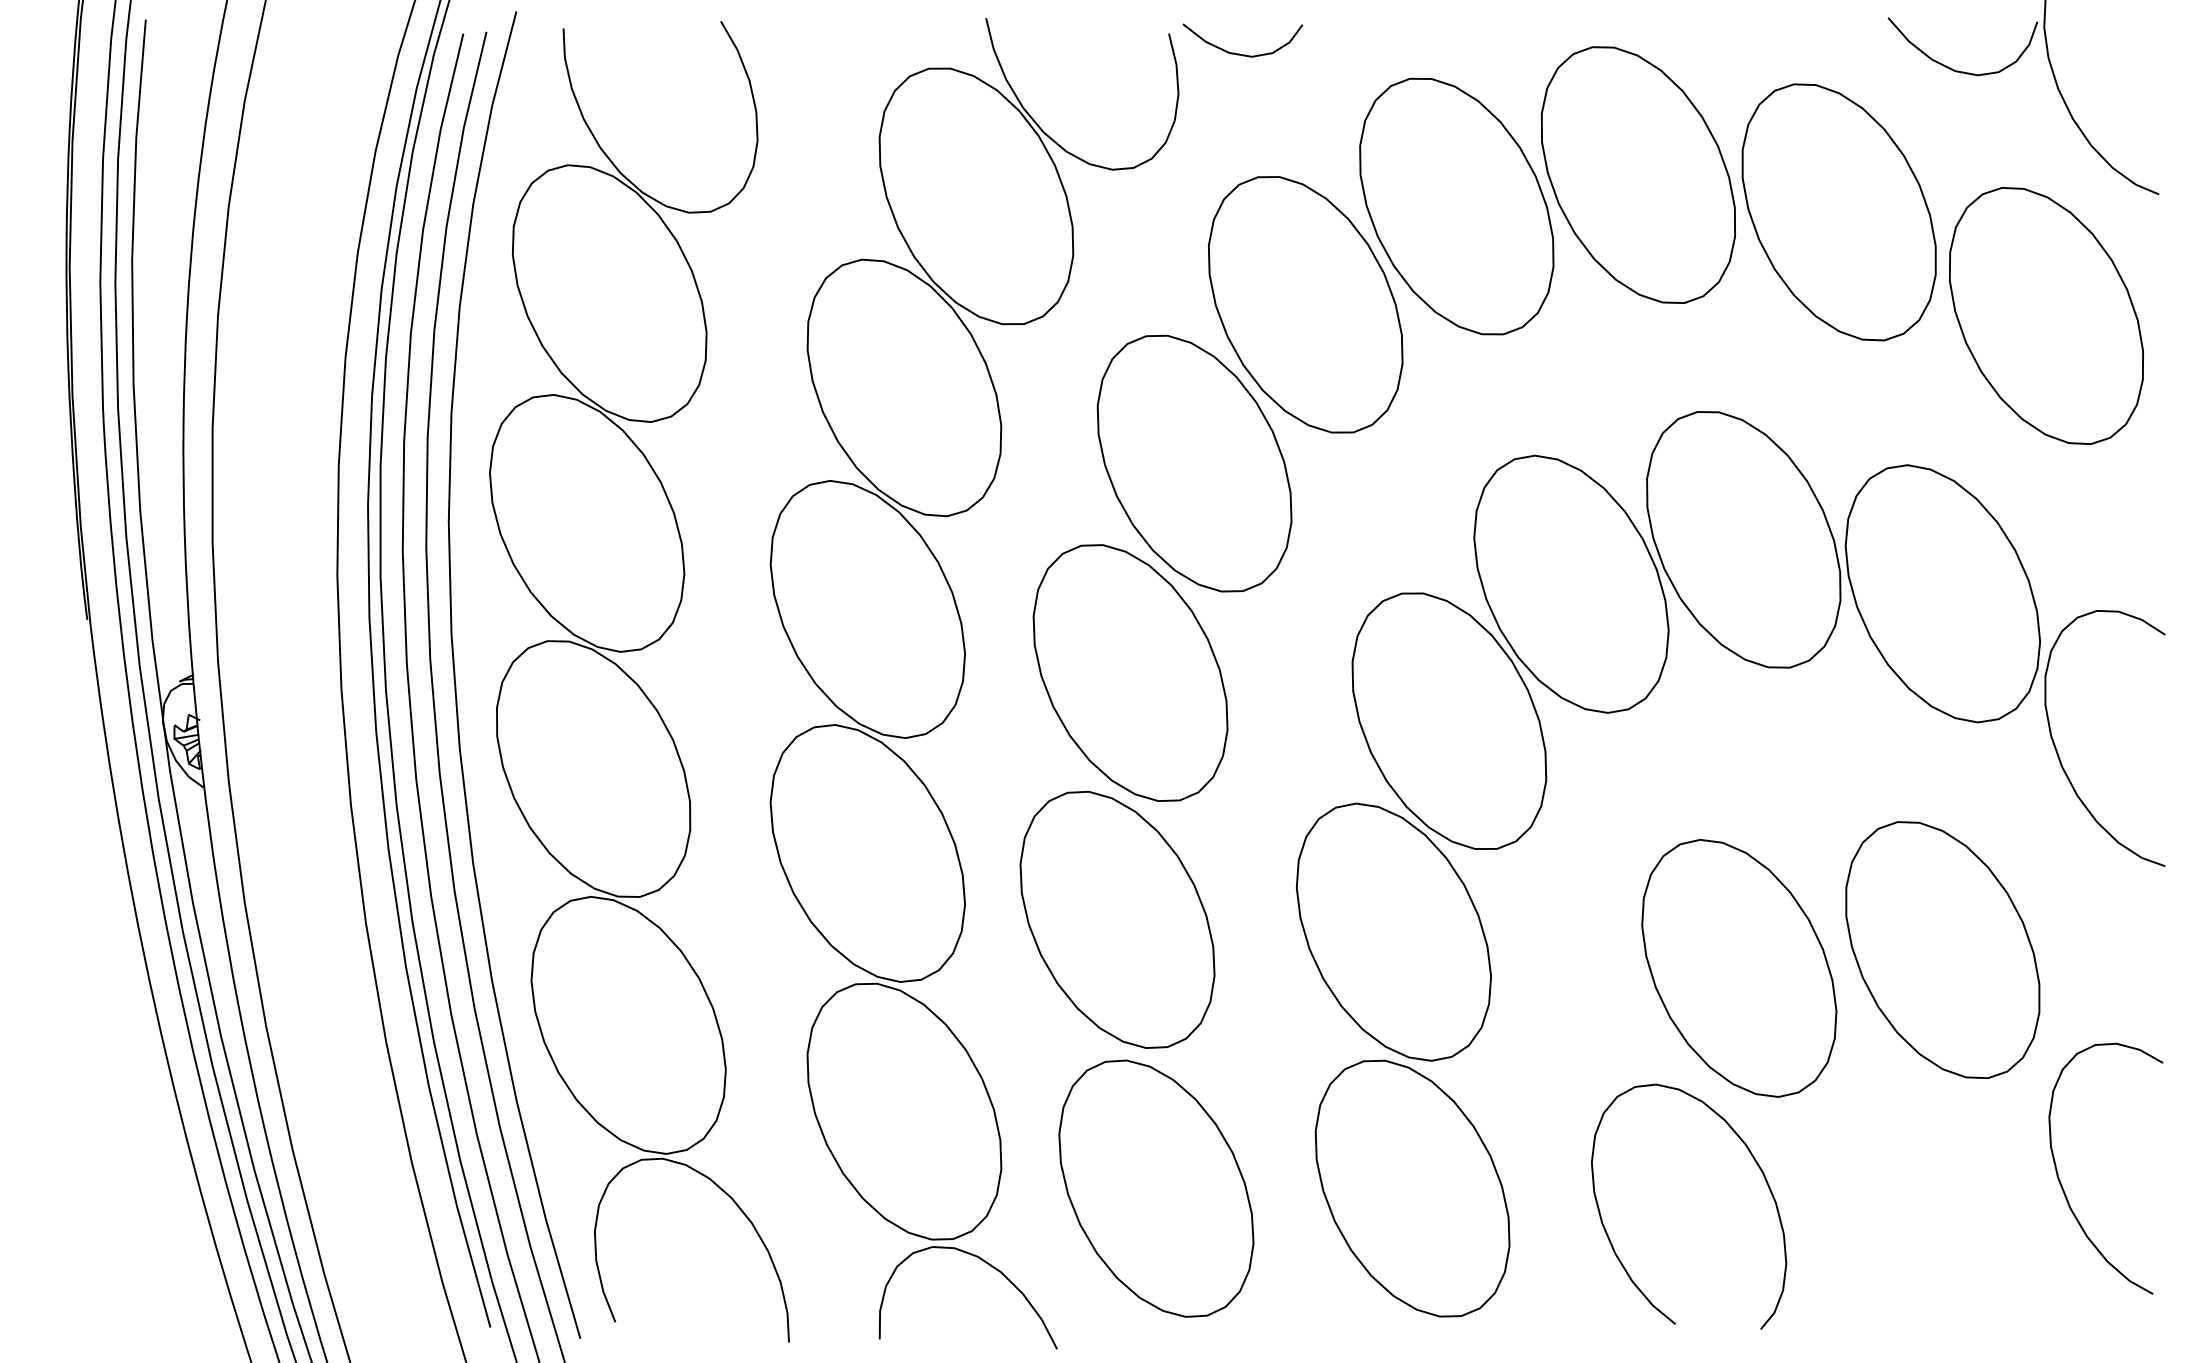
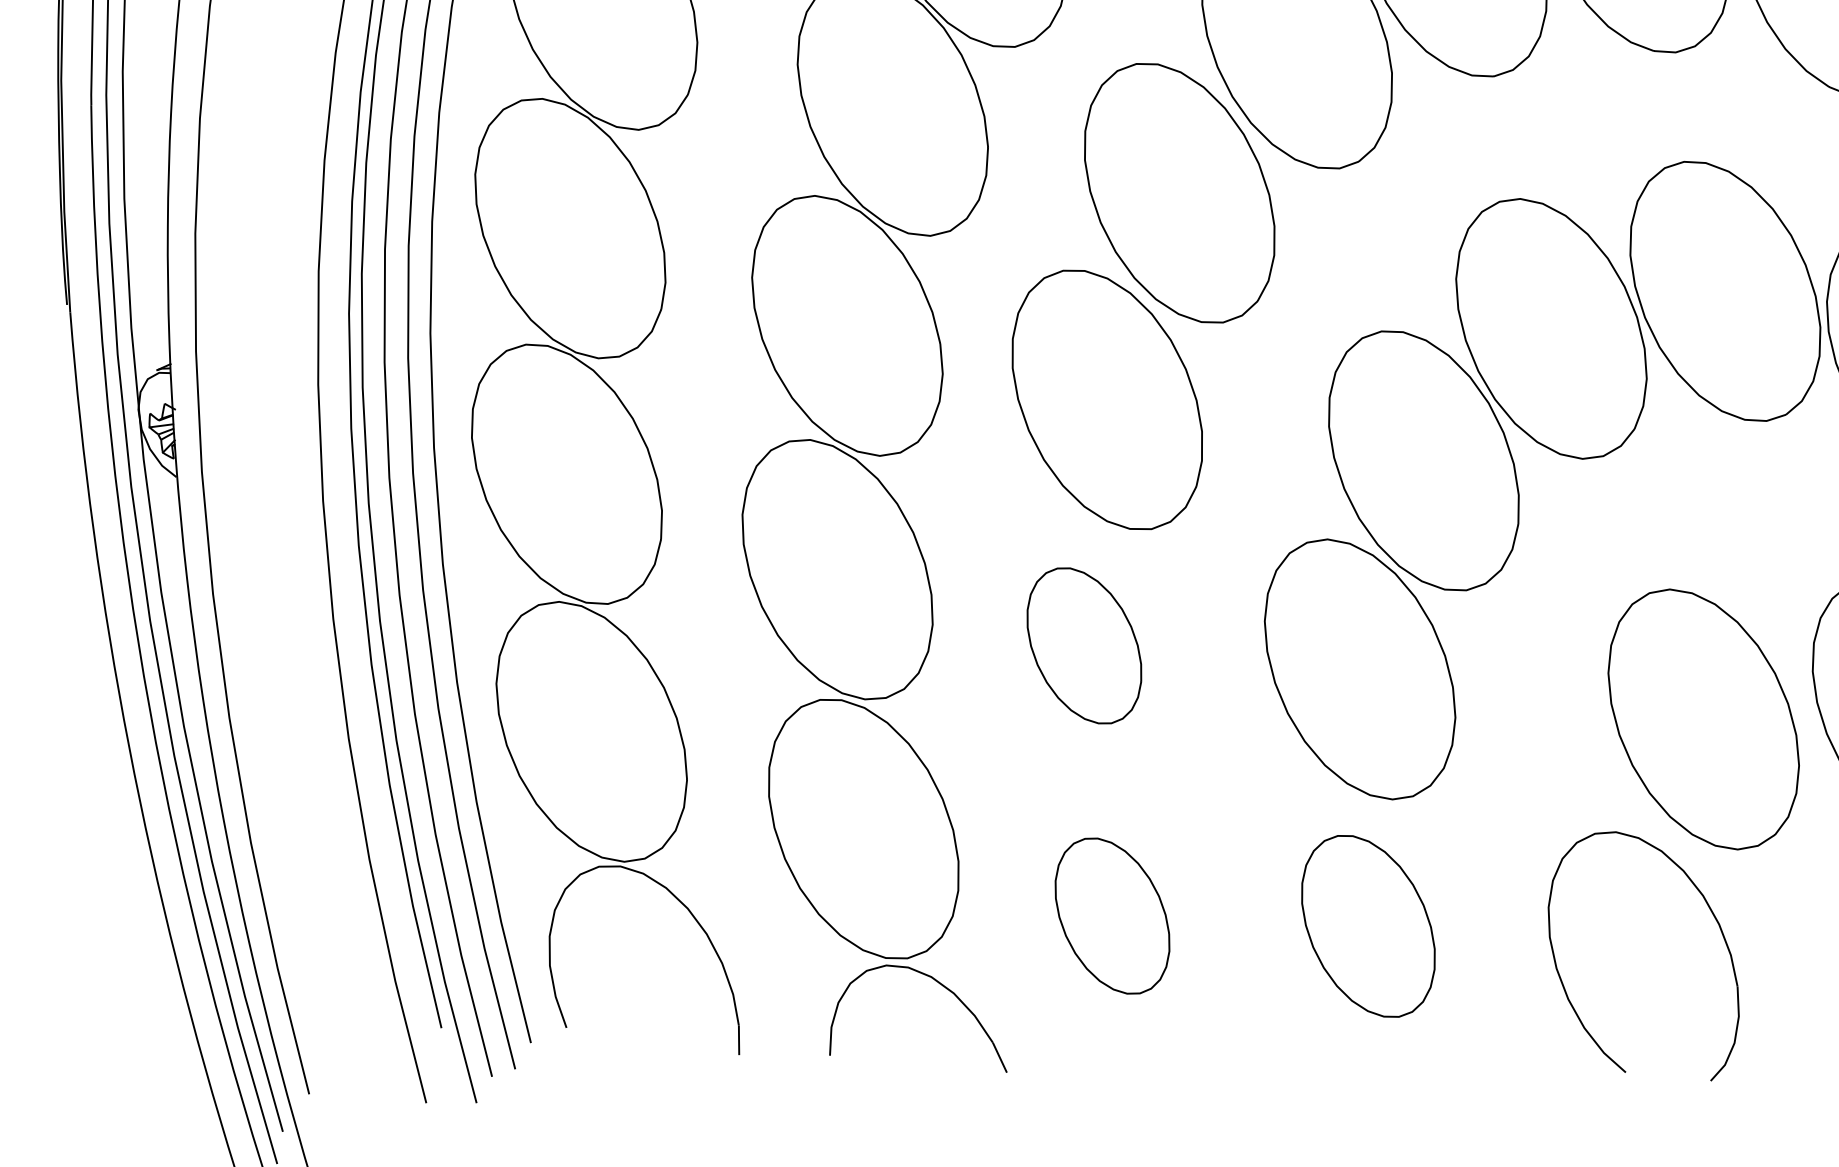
part: (1117, 919) -> (1084, 645), size x0.6
part: (1156, 1188) -> (1112, 915), size x0.6
part: (1412, 1188) -> (1368, 926), size x0.7

